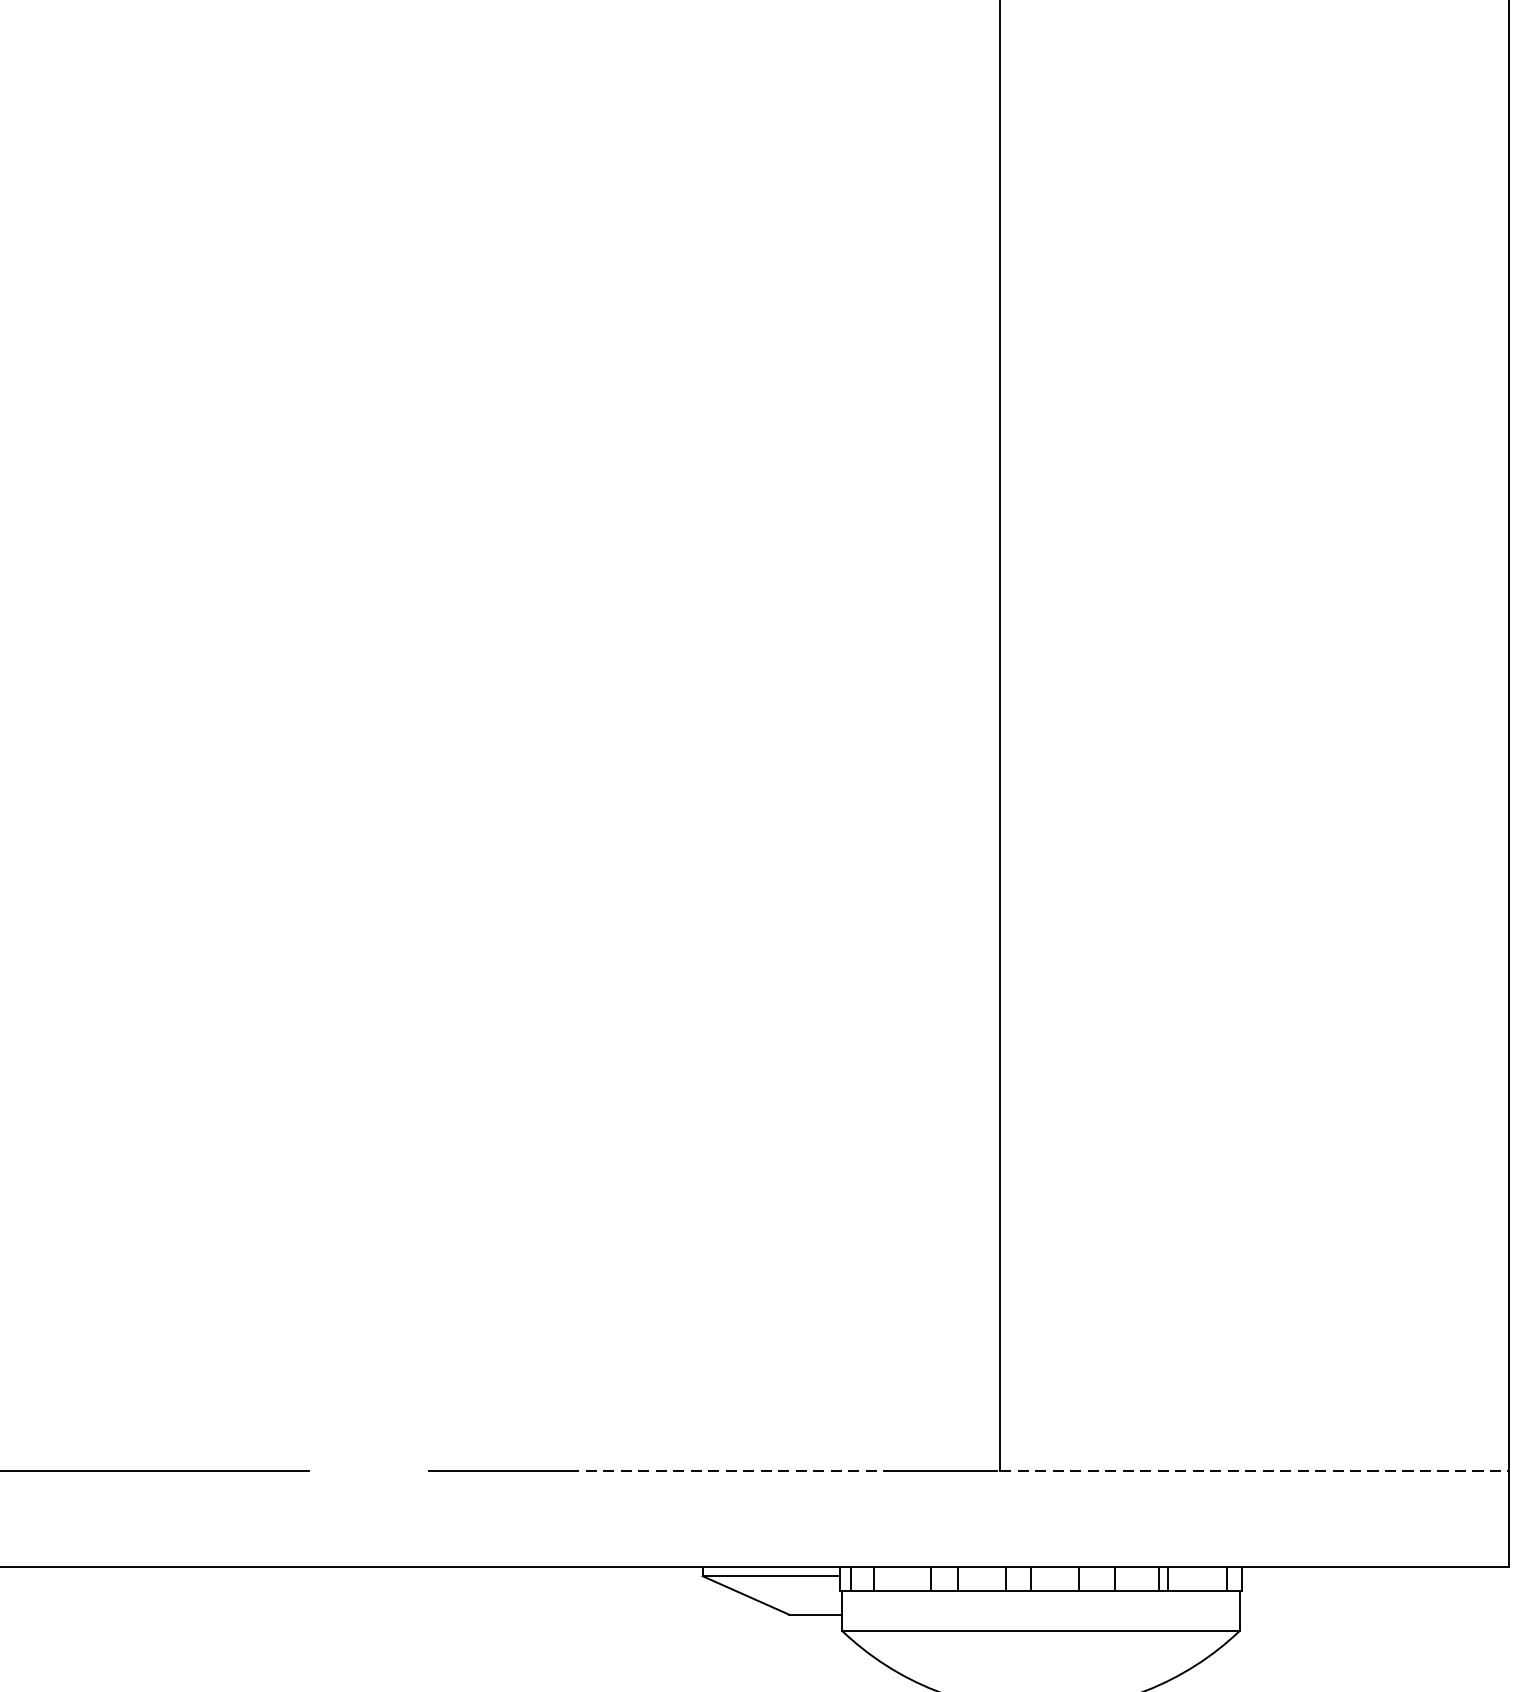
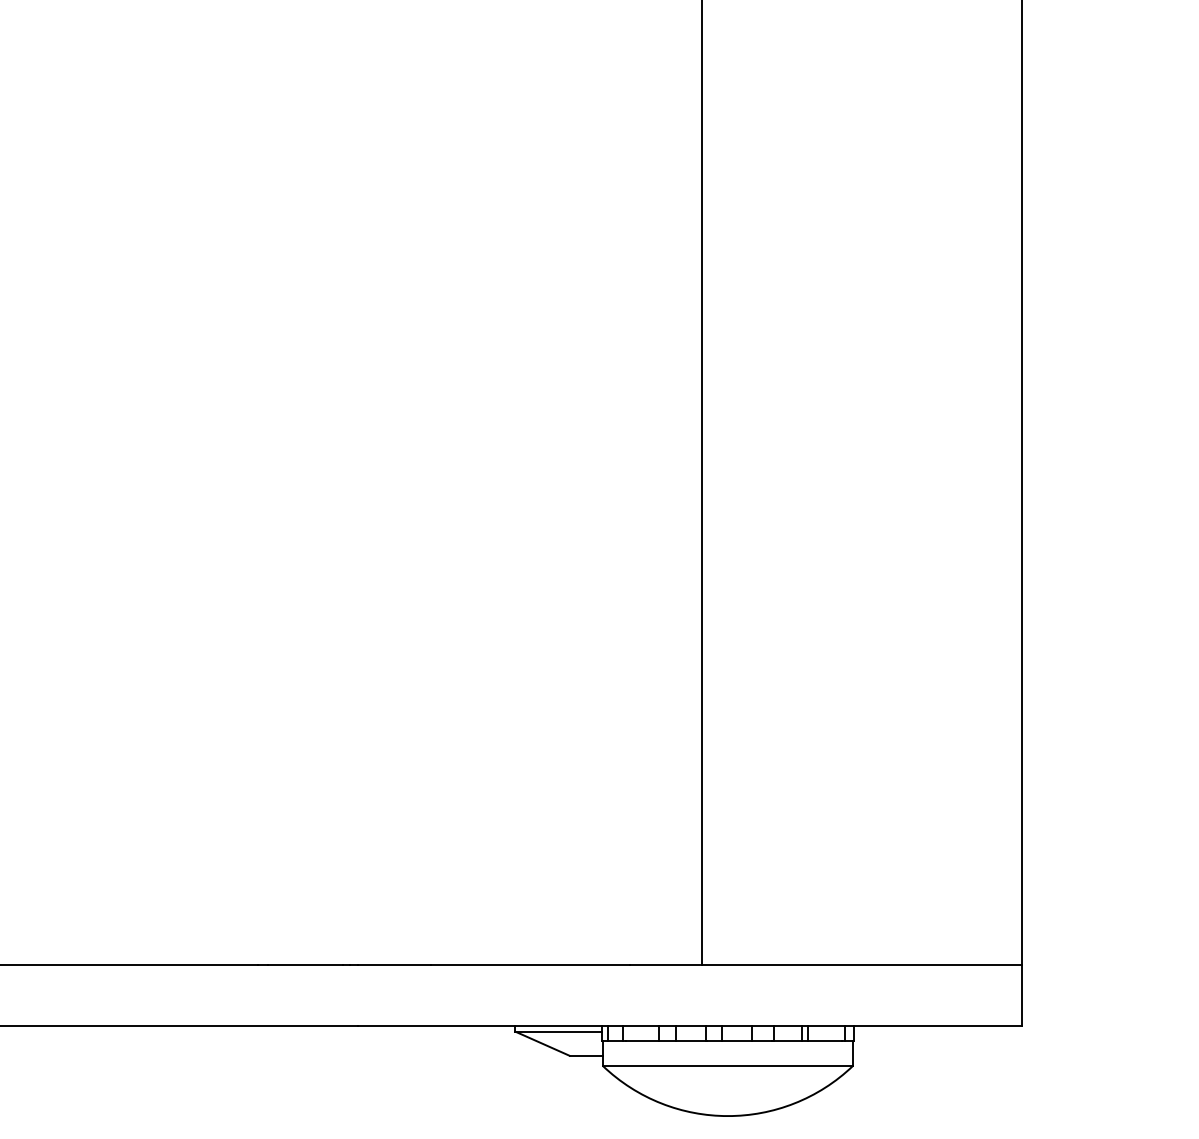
line: (369, 1471) -> (305, 965), added
line: (727, 1471) -> (530, 965), dashed -> solid
line: (1254, 1471) -> (862, 965), dashed -> solid

